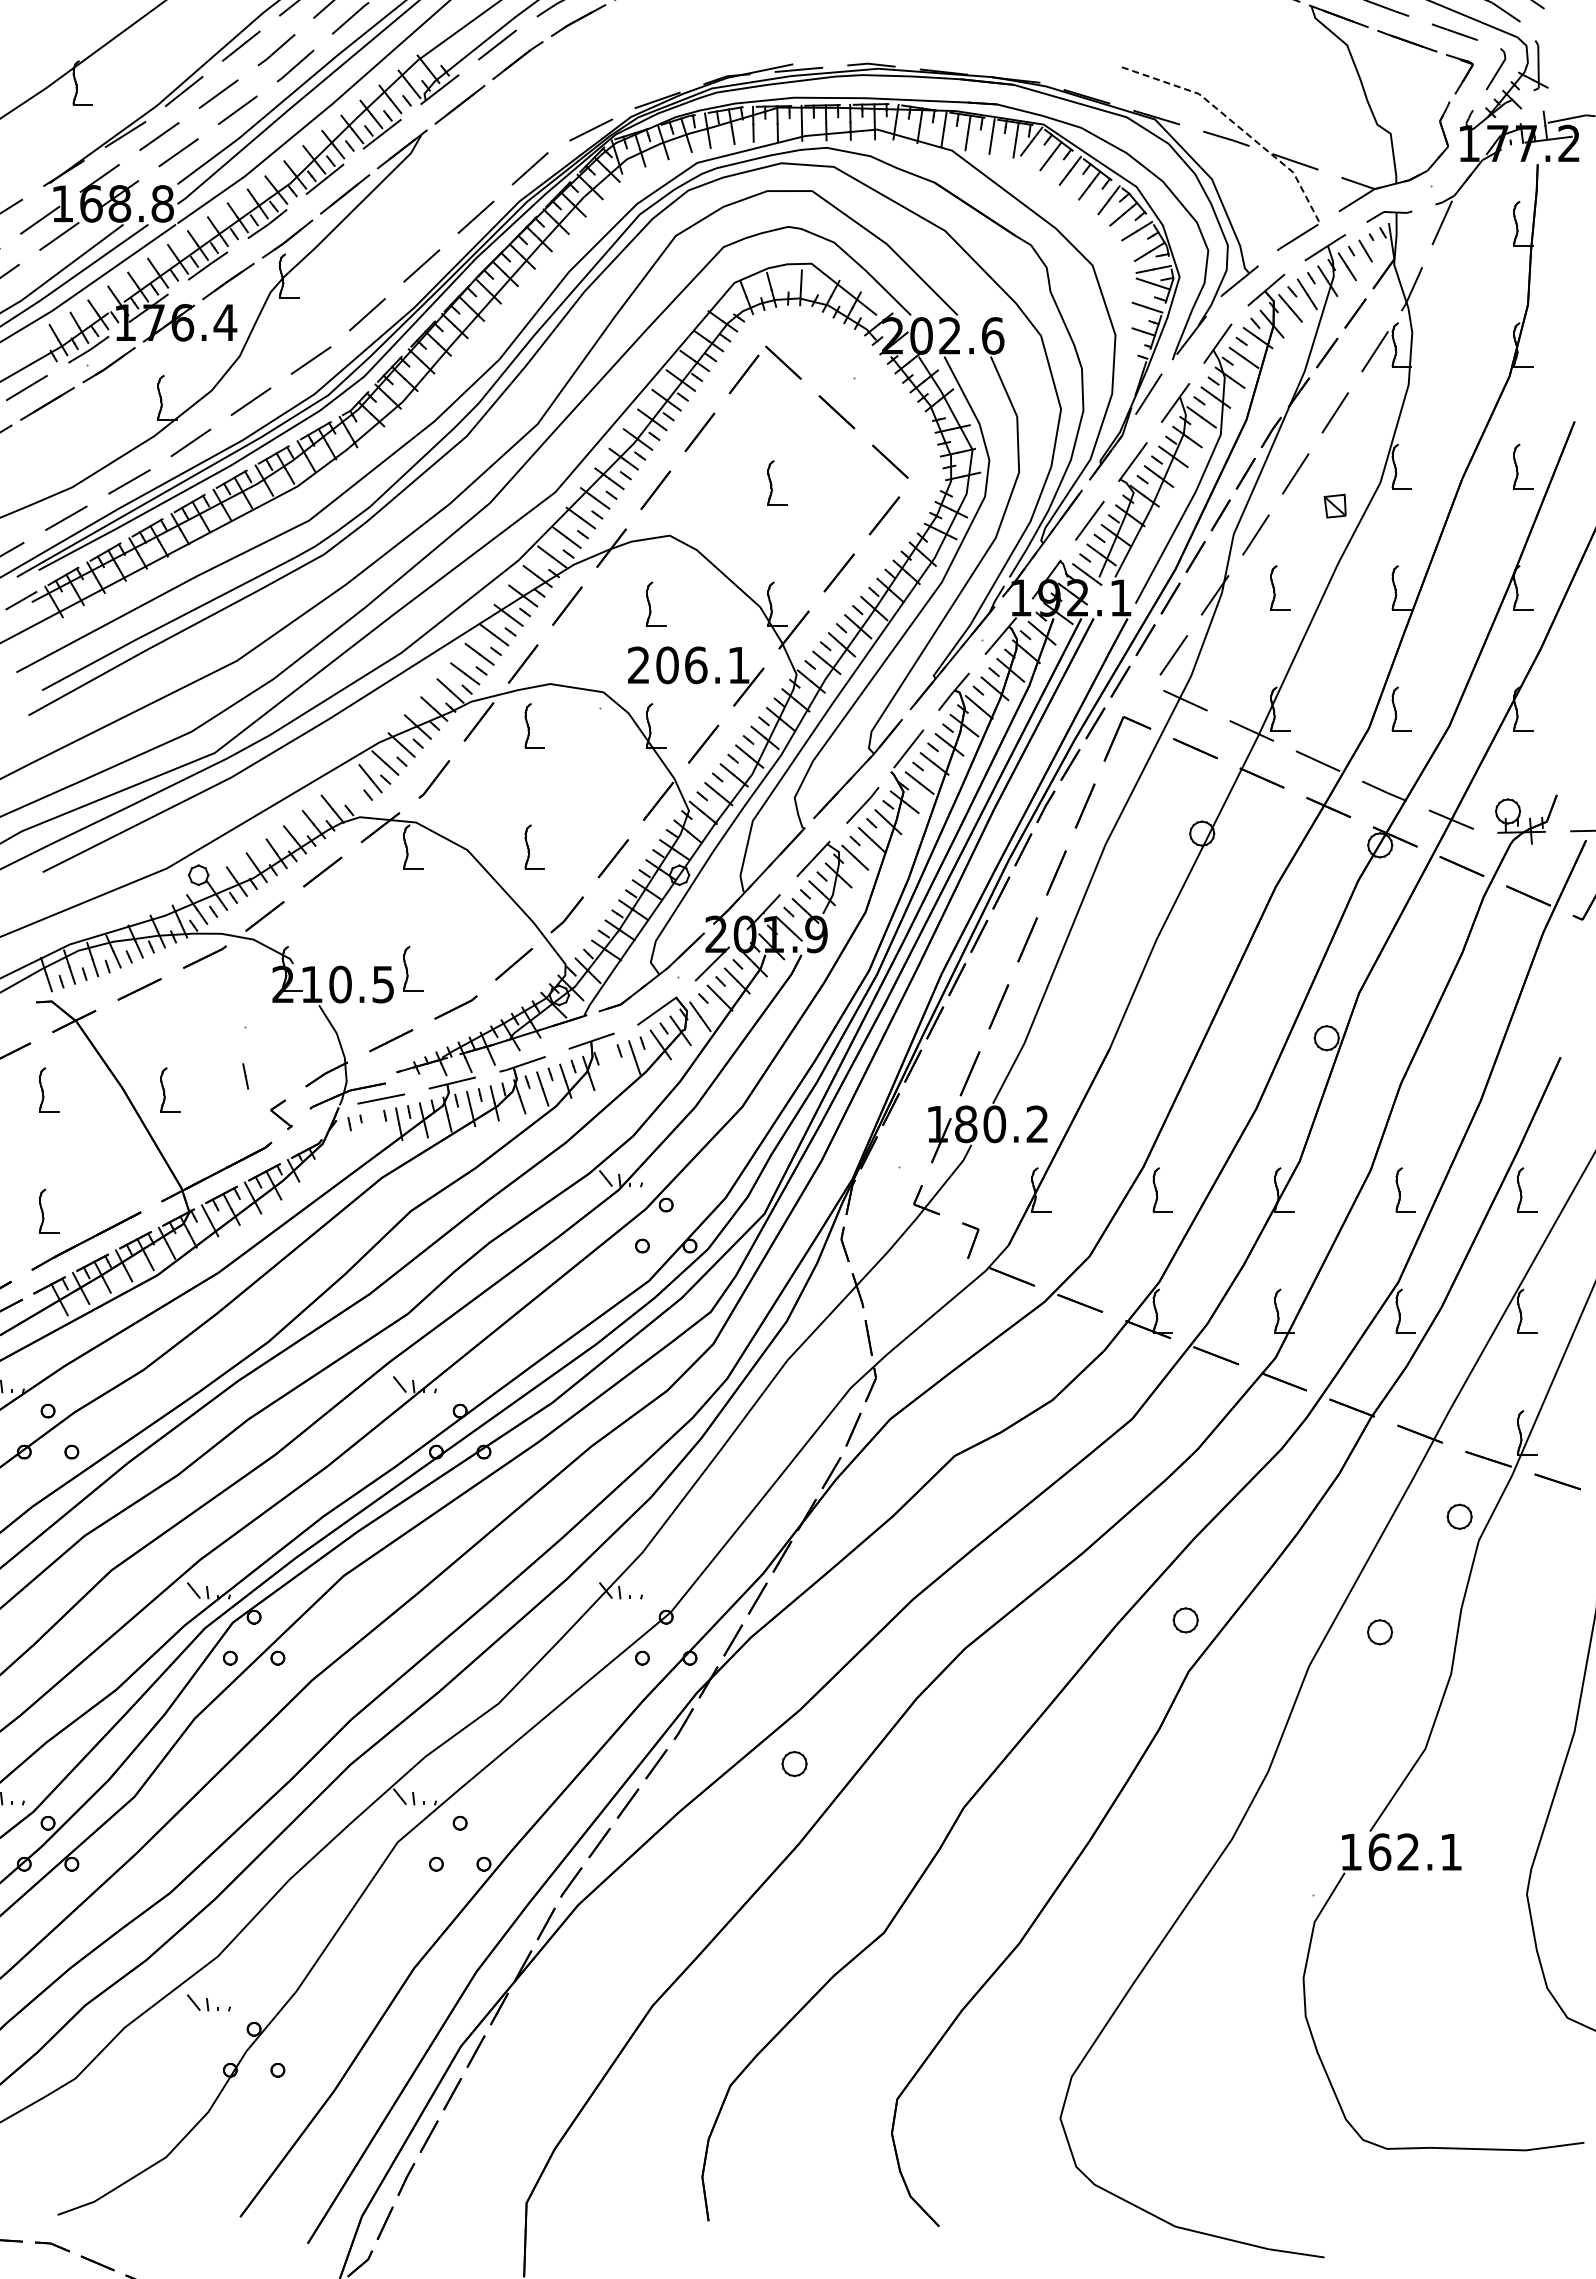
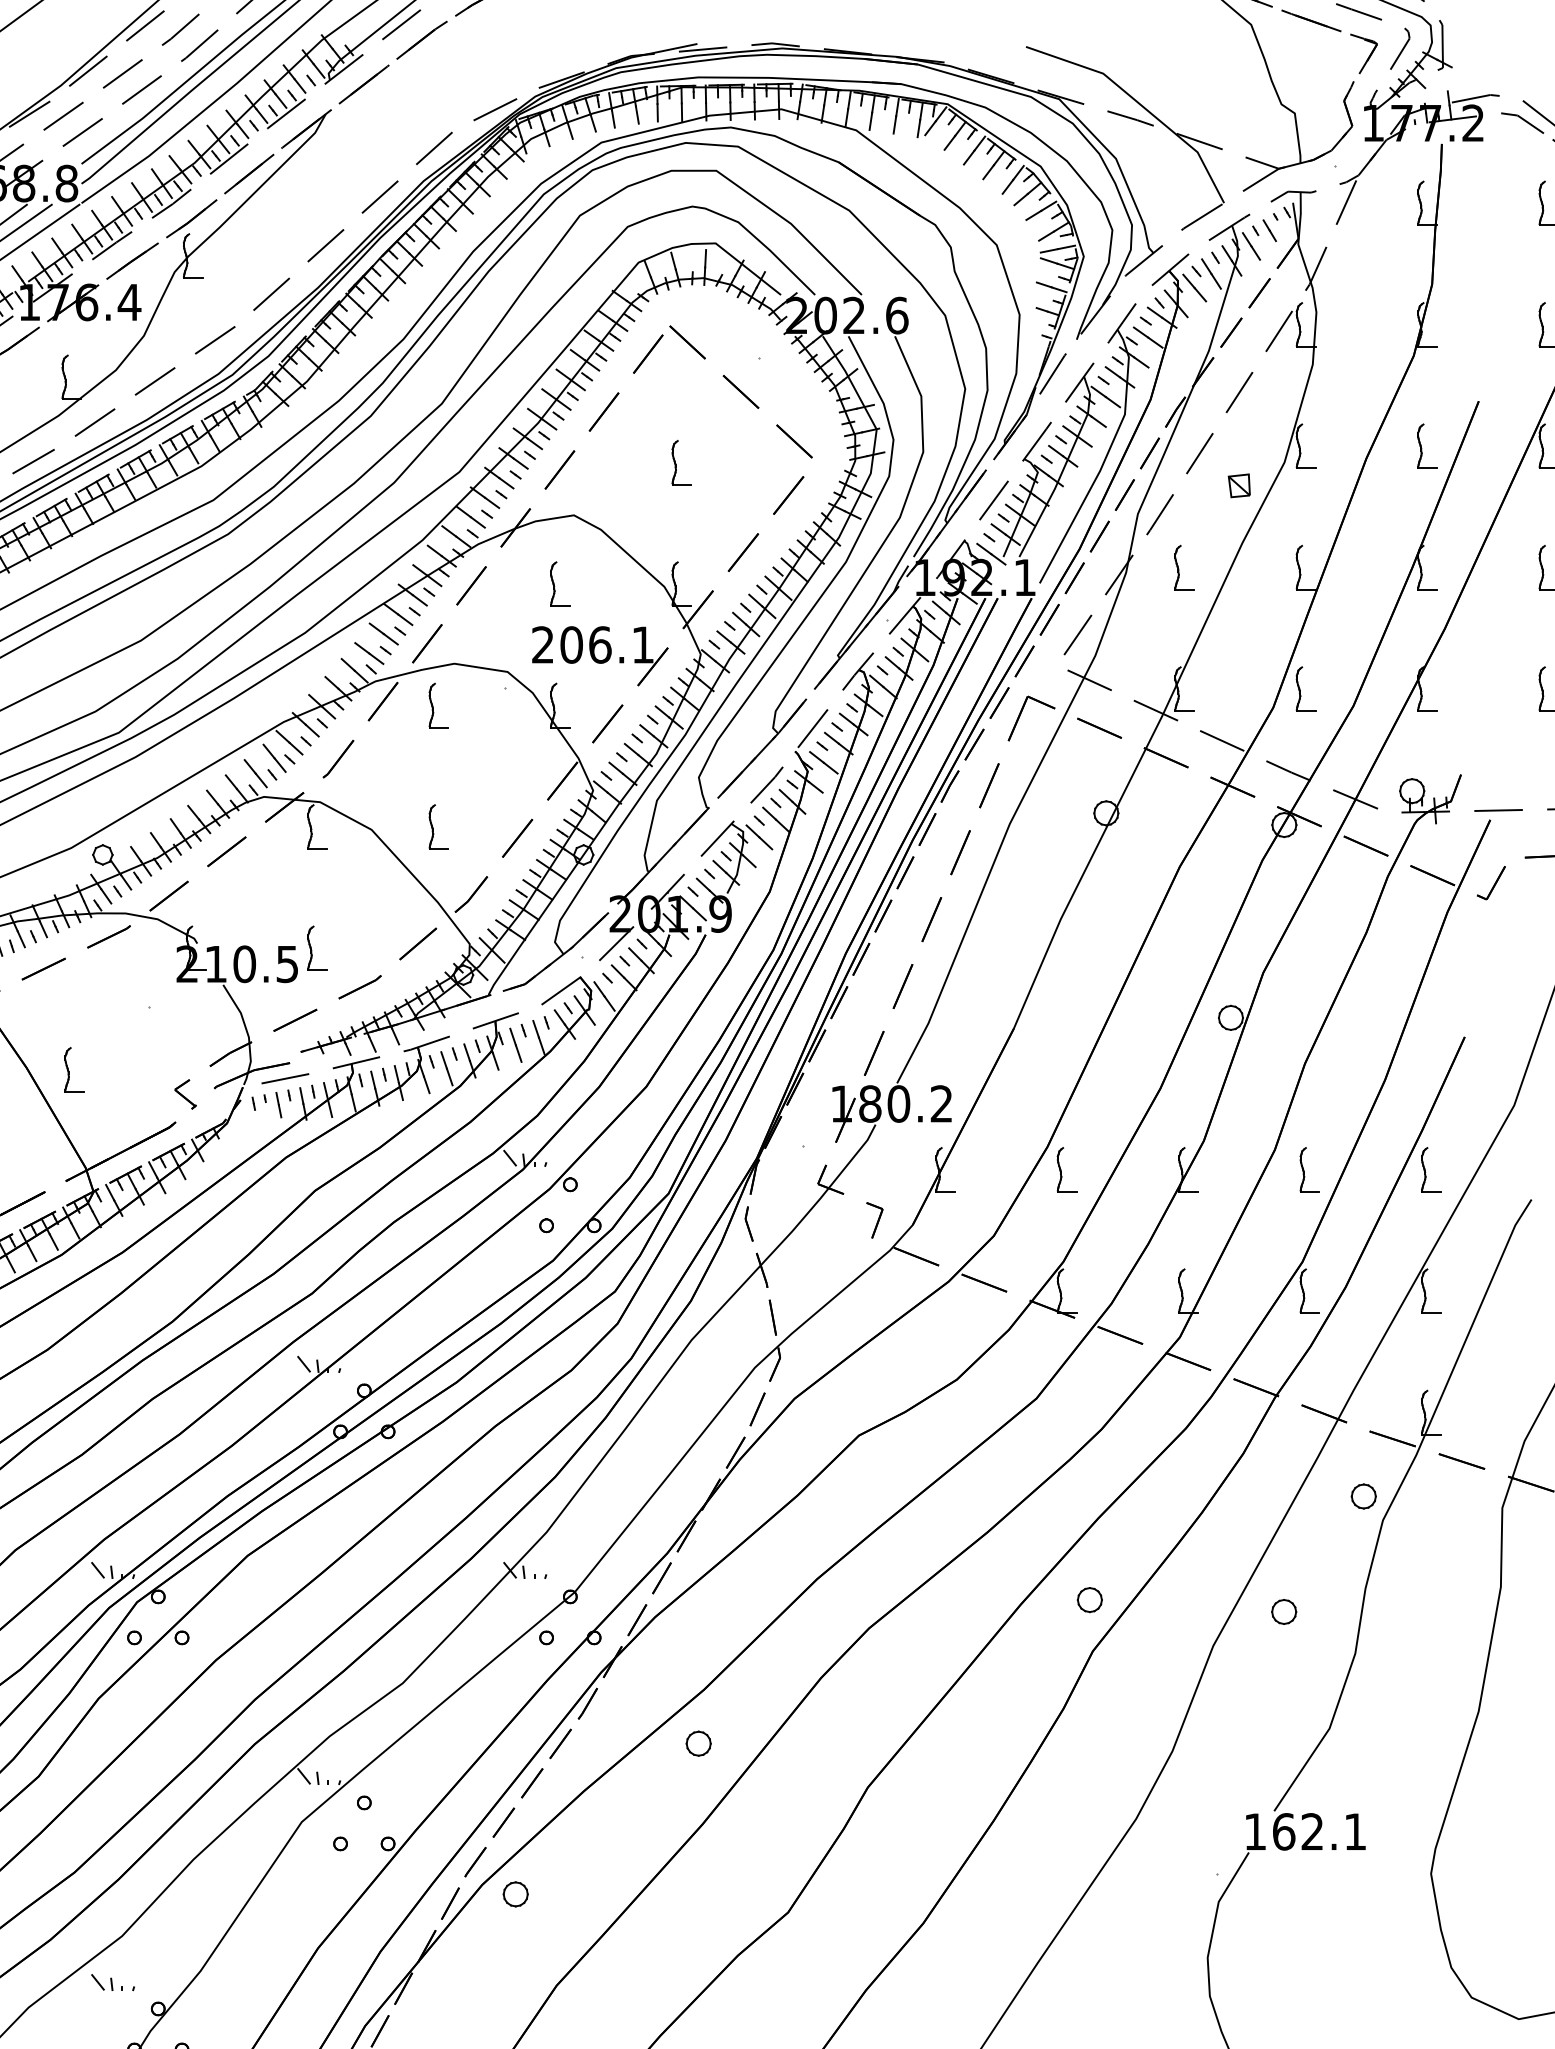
line: (1237, 125) -> (1141, 105), dashed -> solid
line: (351, 793) -> (255, 773), added
line: (611, 1065) -> (515, 1045), added
line: (245, 1076) -> (278, 1105), moved
part: (611, 1914) -> (515, 1894), added

